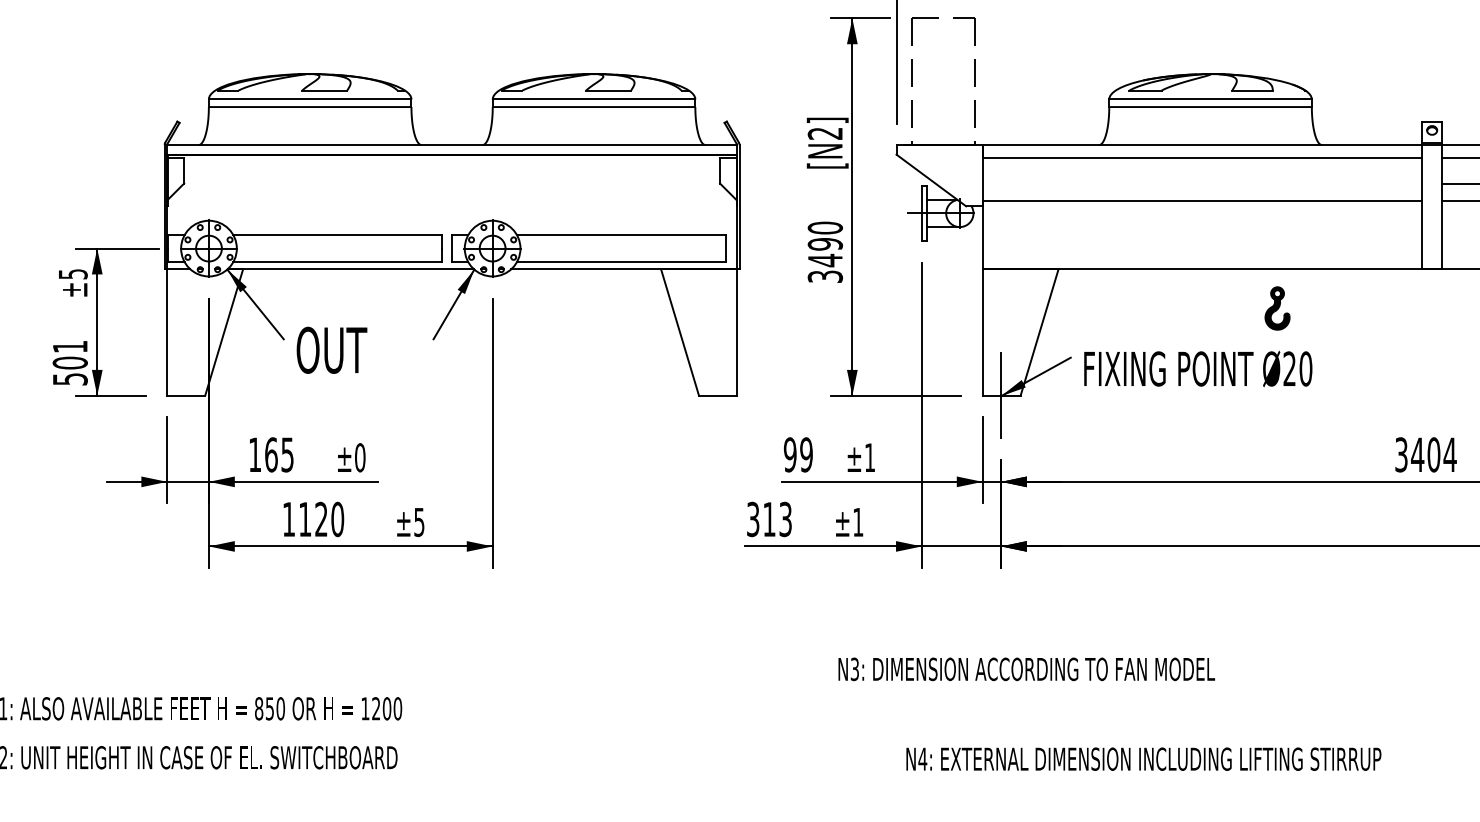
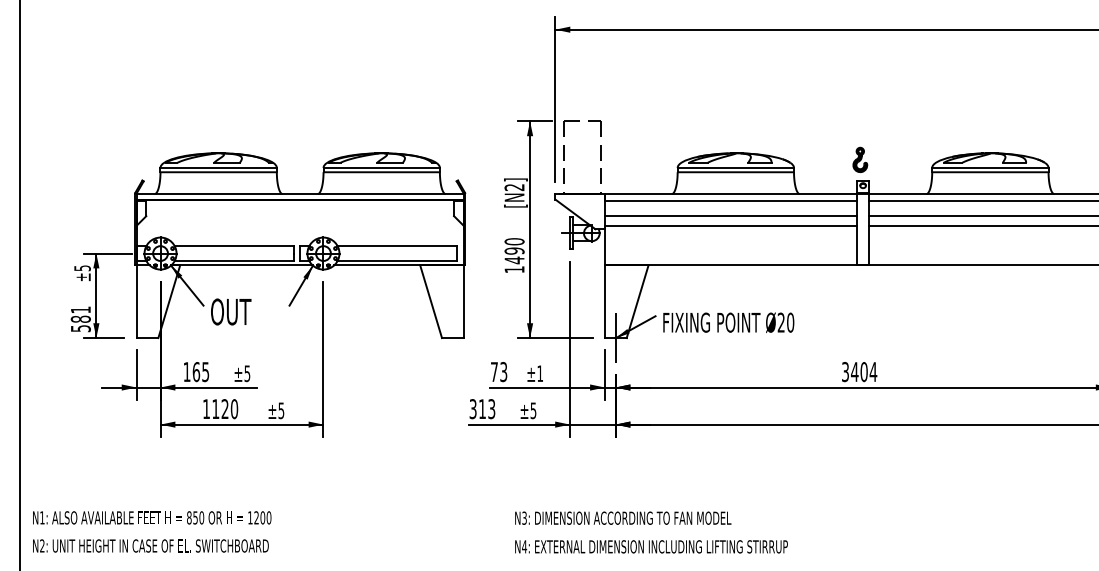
line: (1201, 184) -> (730, 216), added
text: (825, 276) -> (514, 269), 3490 -> 1490
part: (1277, 307) -> (860, 159), moved
text: (69, 361) -> (80, 318), 501 -> 581
text: (797, 455) -> (498, 372), 99 -> 73
text: (360, 457) -> (247, 373), ±0 -> ±5
text: (858, 521) -> (533, 410), ±1 -> ±5
text: (1027, 668) -> (623, 517), moved
text: (1143, 758) -> (651, 546), moved

